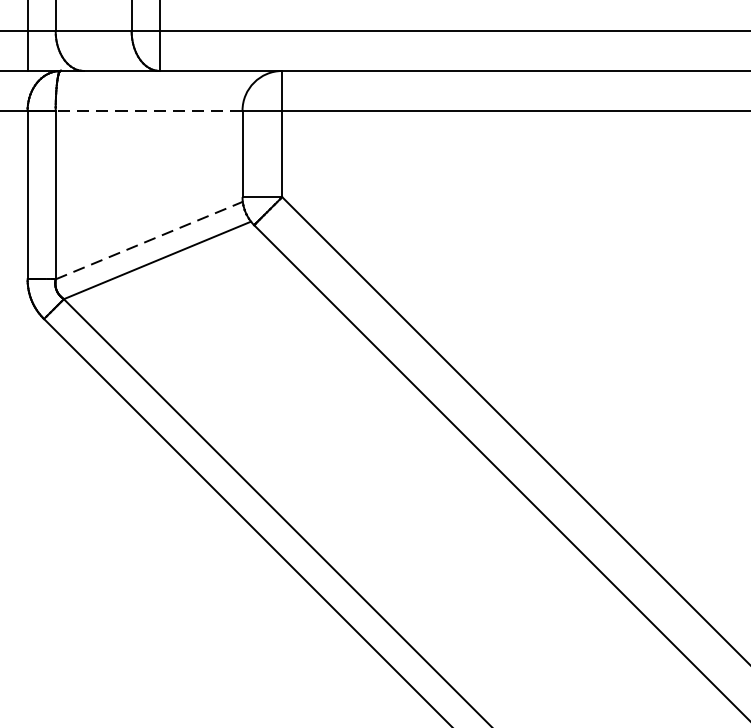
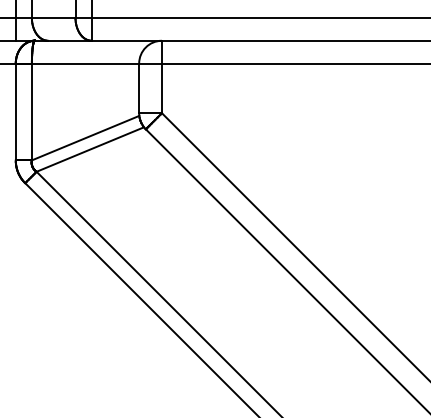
line: (149, 110) -> (85, 63), dashed -> solid
line: (150, 239) -> (86, 137), dashed -> solid

